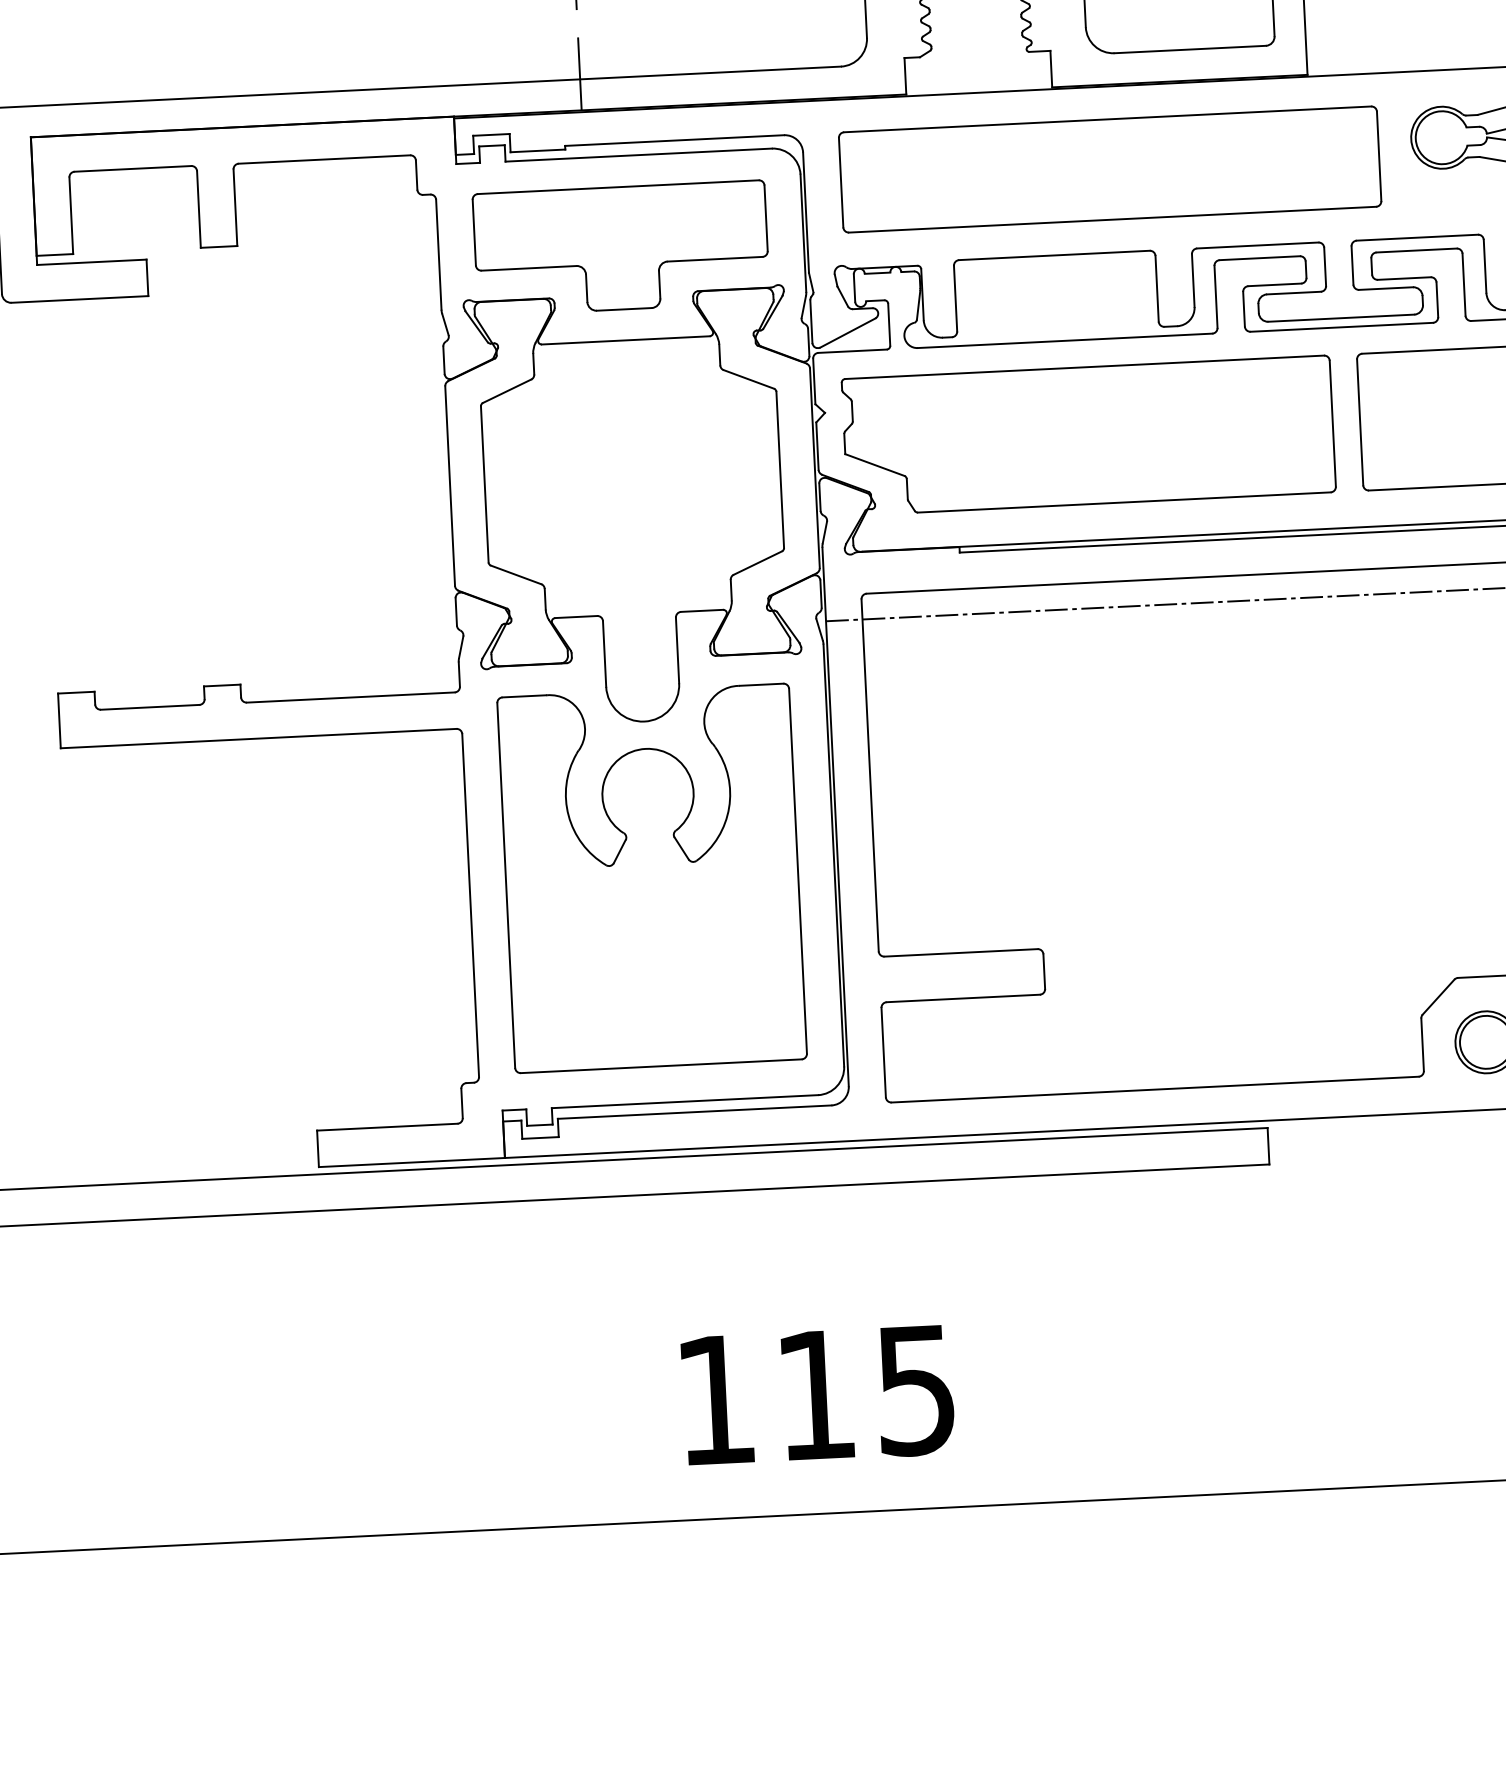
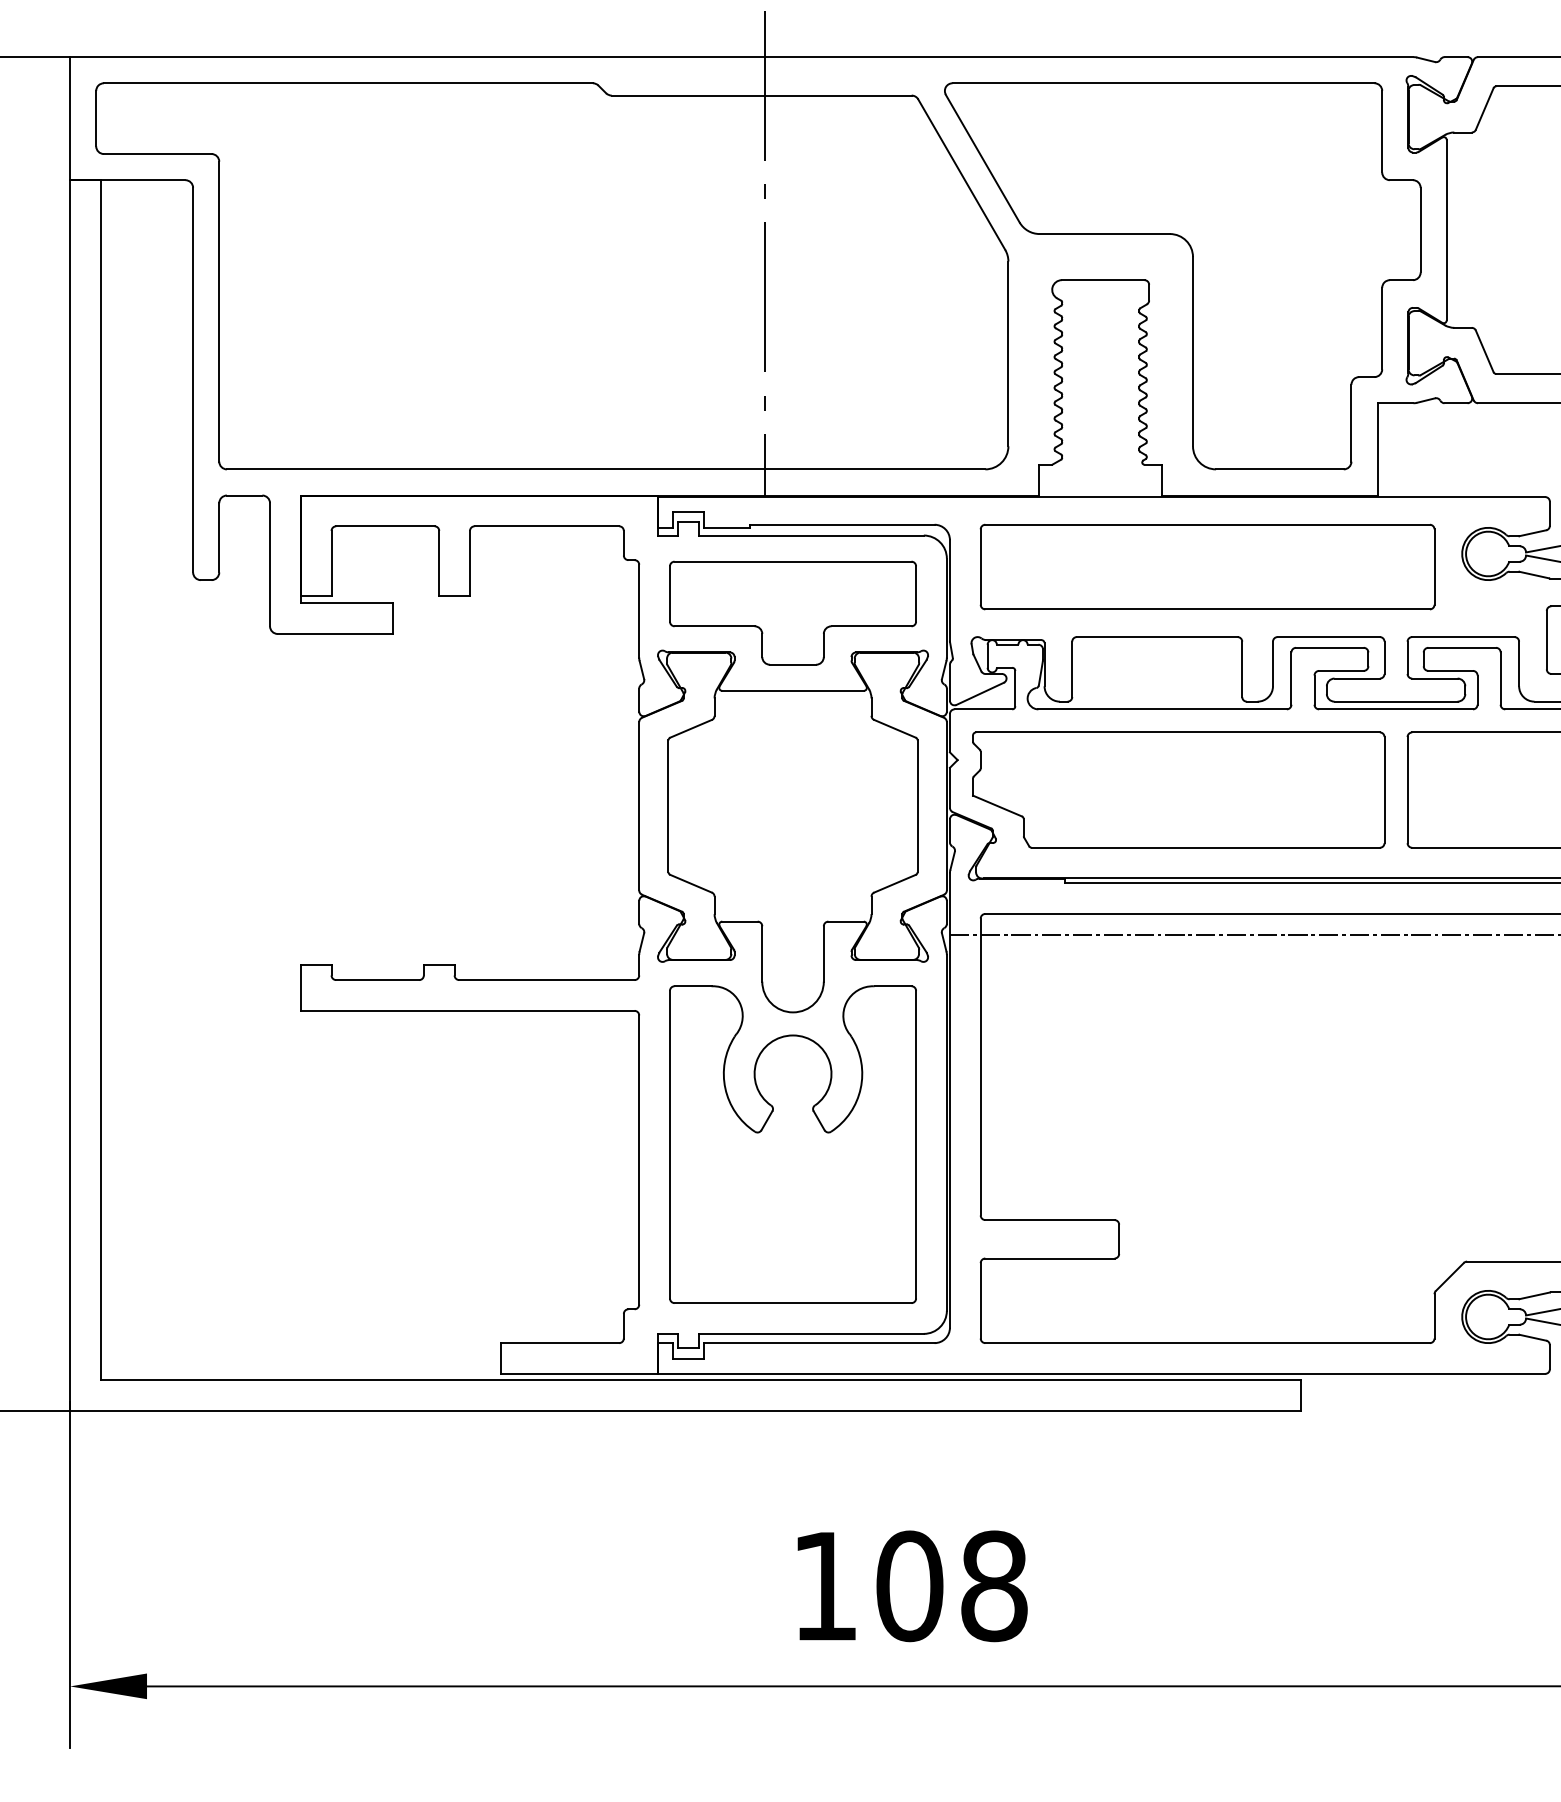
text: (865, 1393) -> (951, 1586), 115 -> 108

